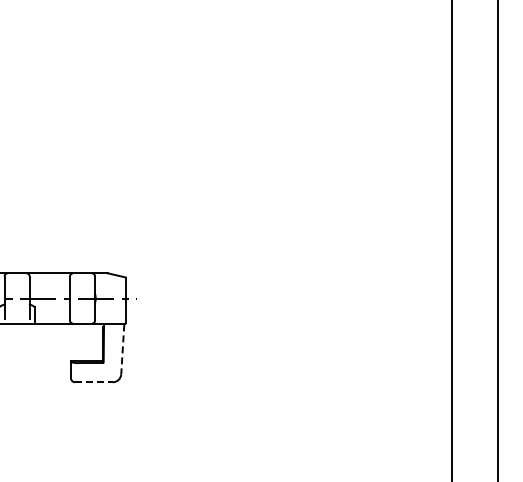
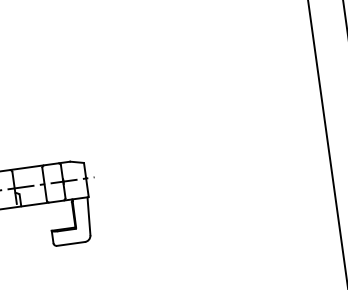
line: (122, 349) -> (88, 216), dashed -> solid
line: (94, 382) -> (71, 244), dashed -> solid

